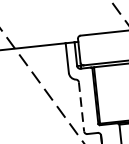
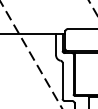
line: (81, 106) -> (62, 80), dashed -> solid

